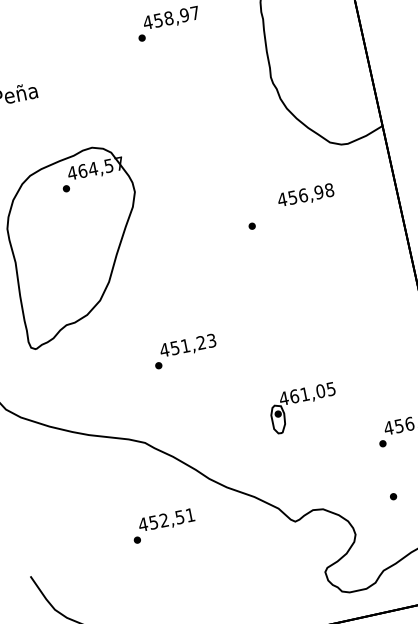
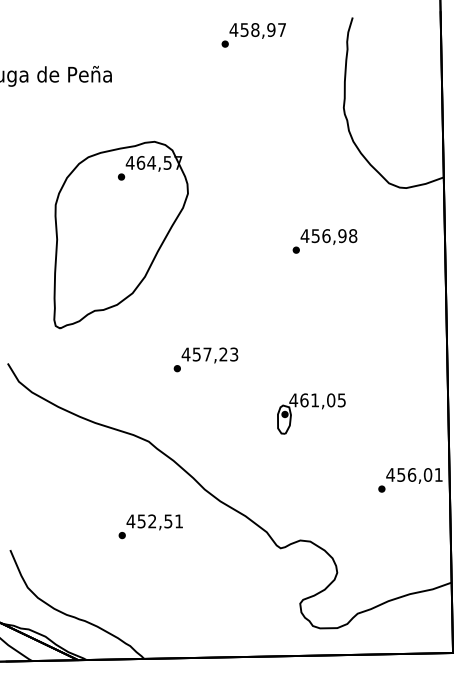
text: (305, 195) -> (328, 236), moved
text: (185, 345) -> (207, 354), 451,23 -> 457,23
part: (303, 401) -> (312, 407), moved
part: (393, 496) -> (381, 542), removed

